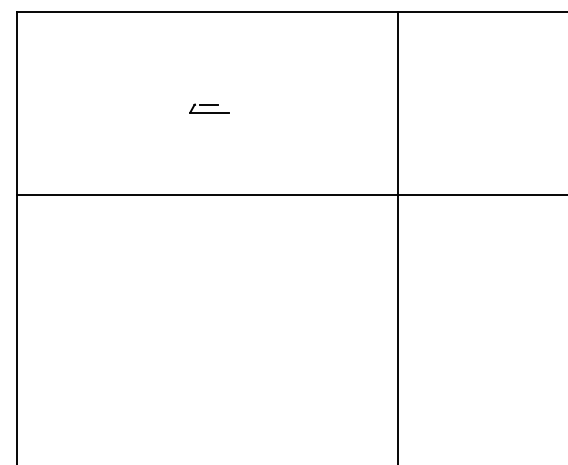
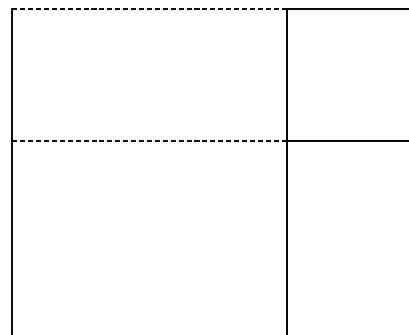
line: (207, 11) -> (149, 8), solid -> dashed
part: (209, 108) -> (150, 78), removed
line: (207, 195) -> (149, 140), solid -> dashed

